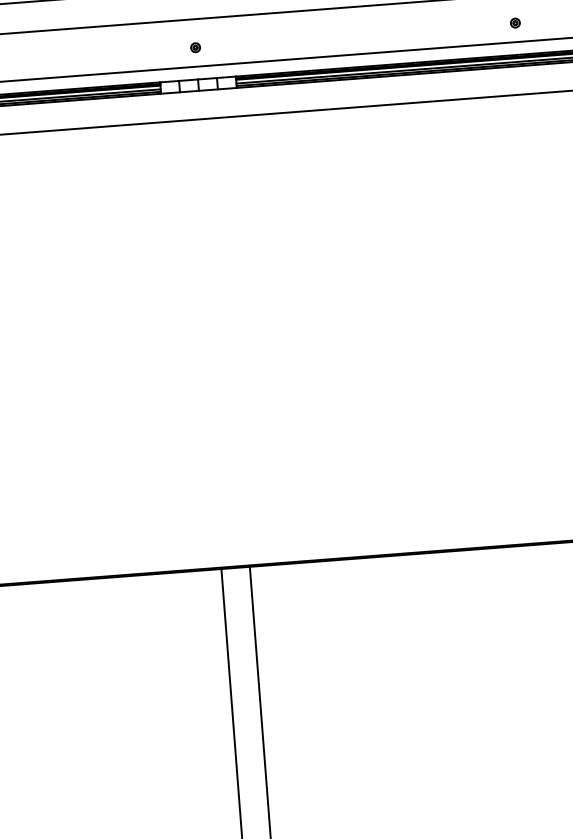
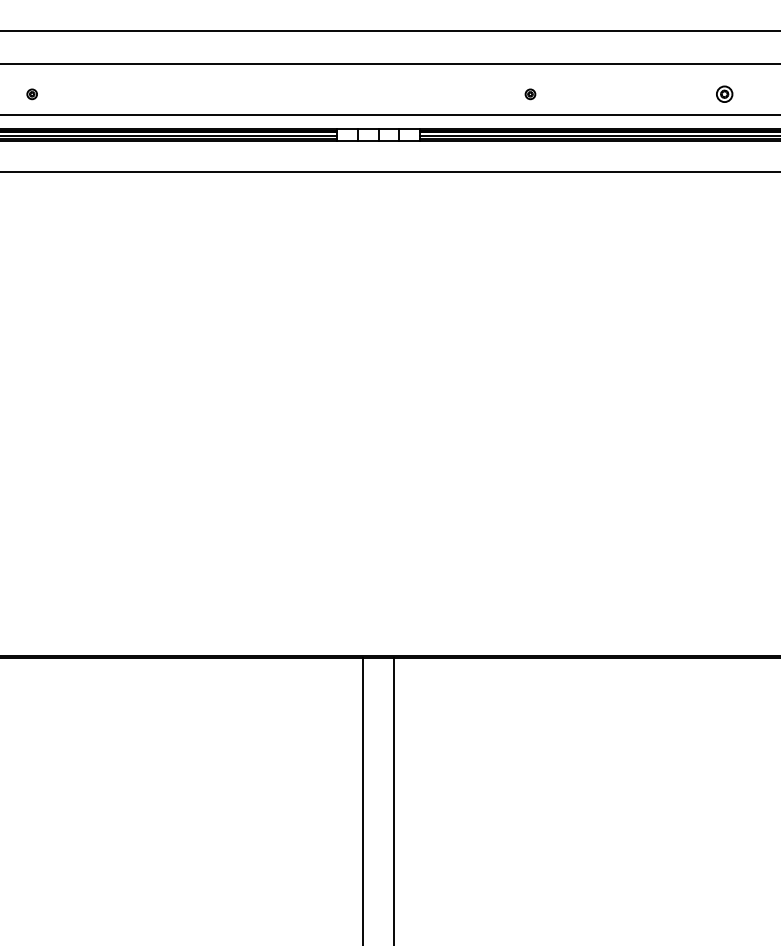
part: (515, 23) -> (724, 94), size x1.6
part: (195, 47) -> (530, 94), moved

